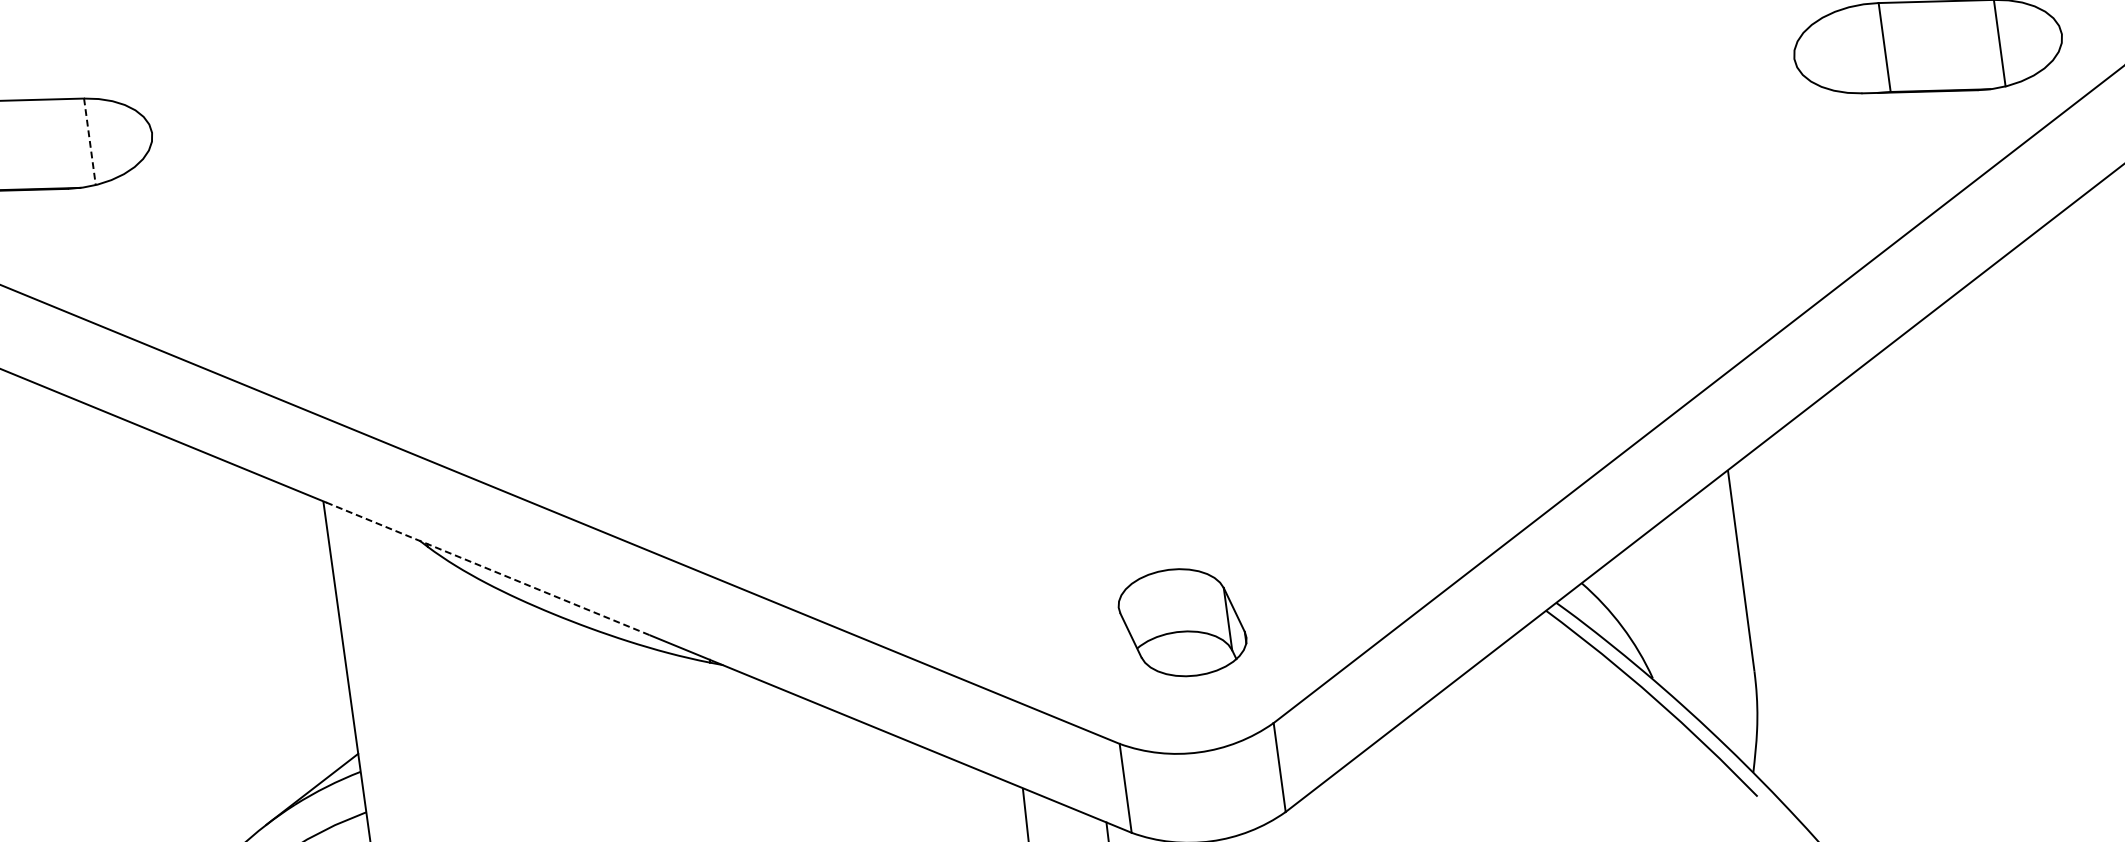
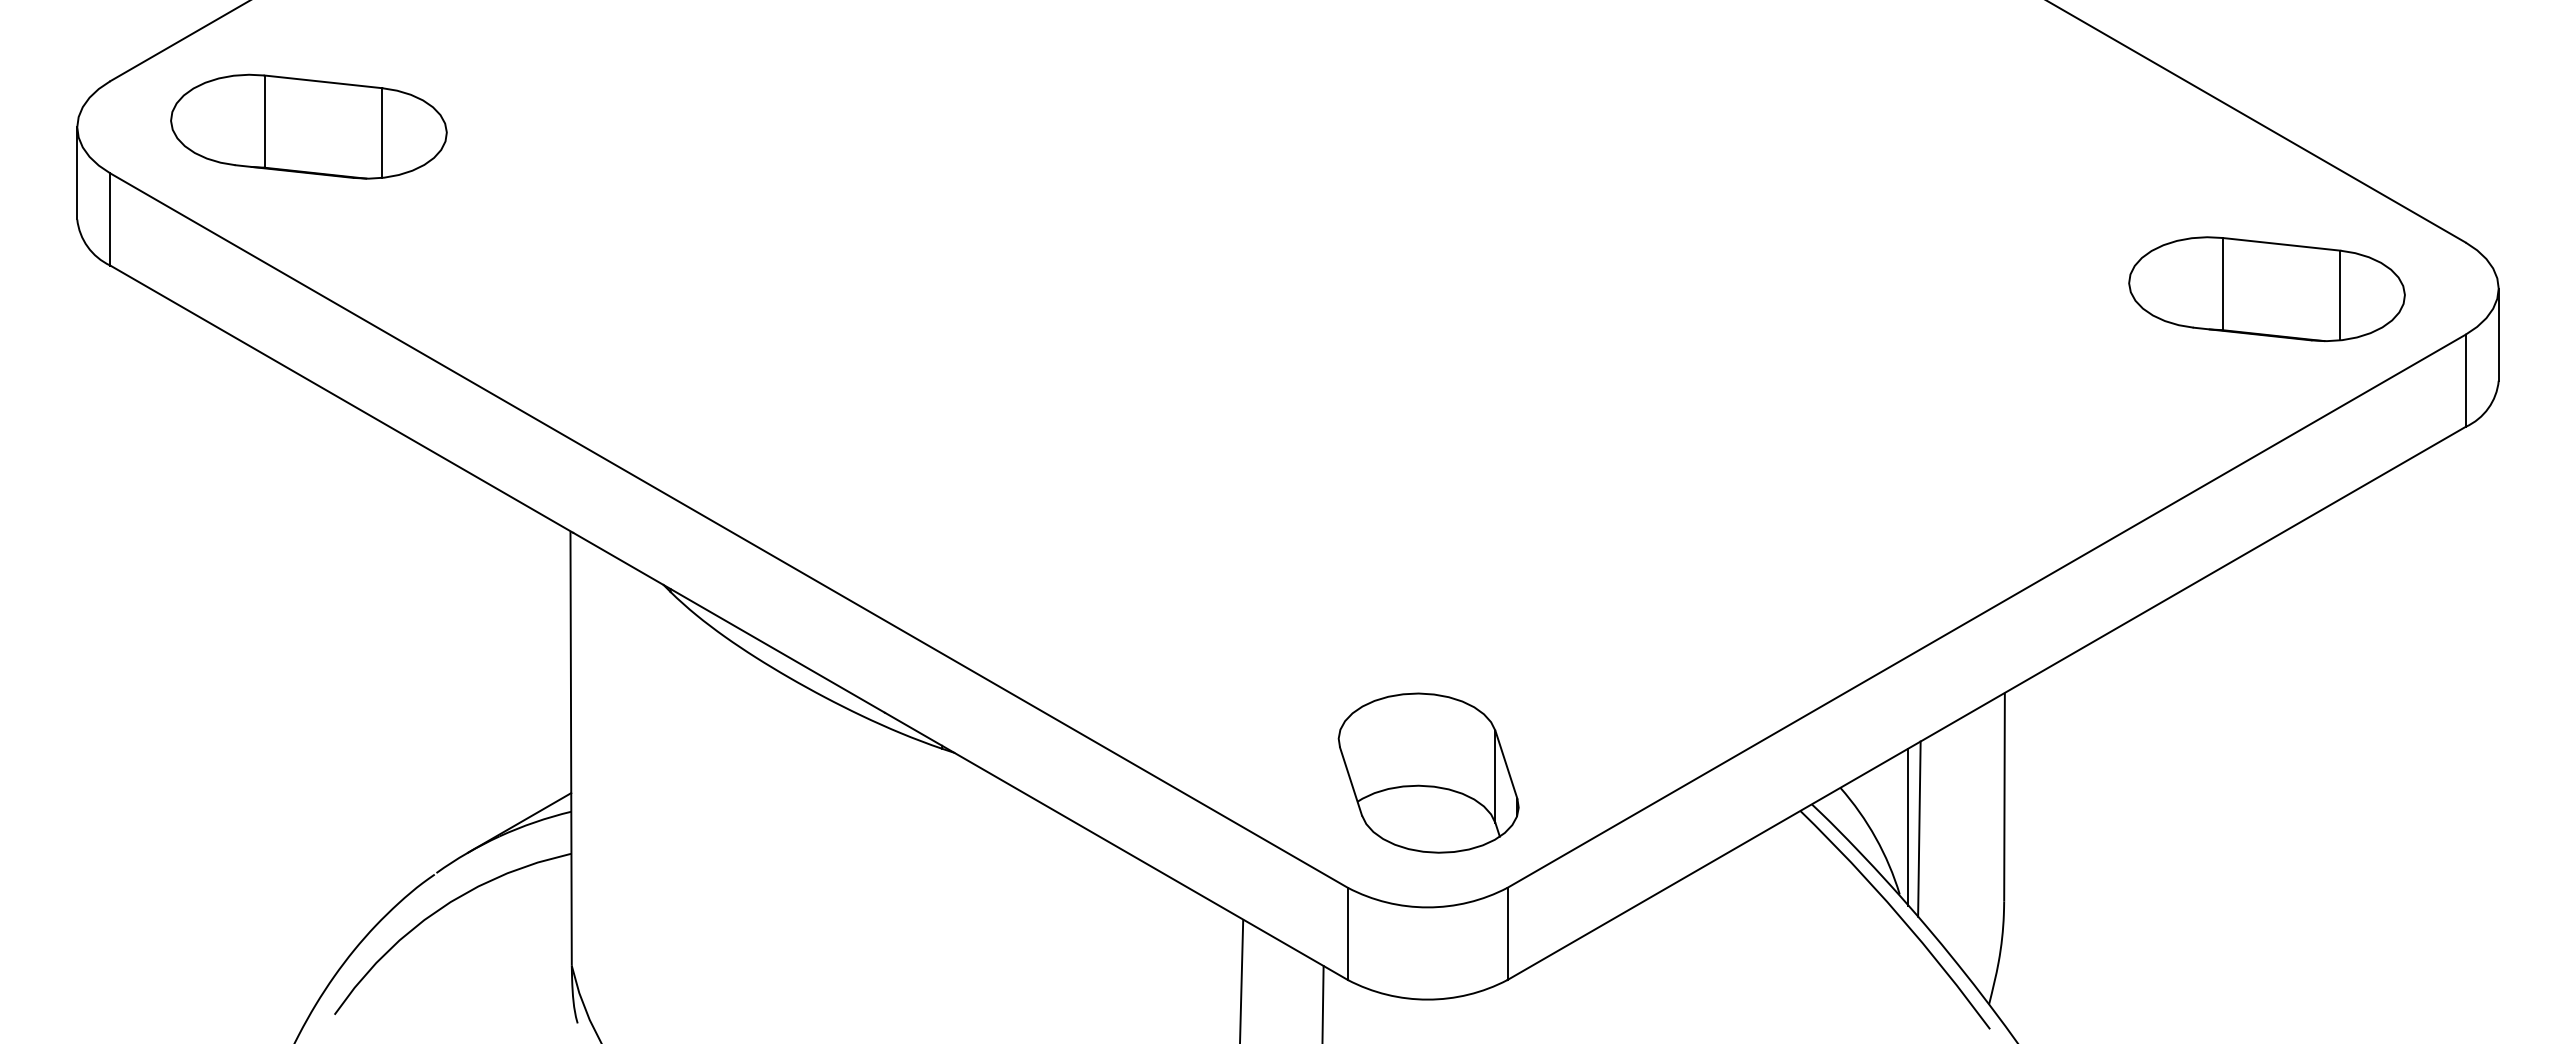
line: (90, 142) -> (382, 133), dashed -> solid
line: (488, 569) -> (729, 623), dashed -> solid
line: (1652, 611) -> (1908, 826), added
line: (1663, 612) -> (1919, 828), added
part: (1182, 622) -> (1428, 772), size x1.43

